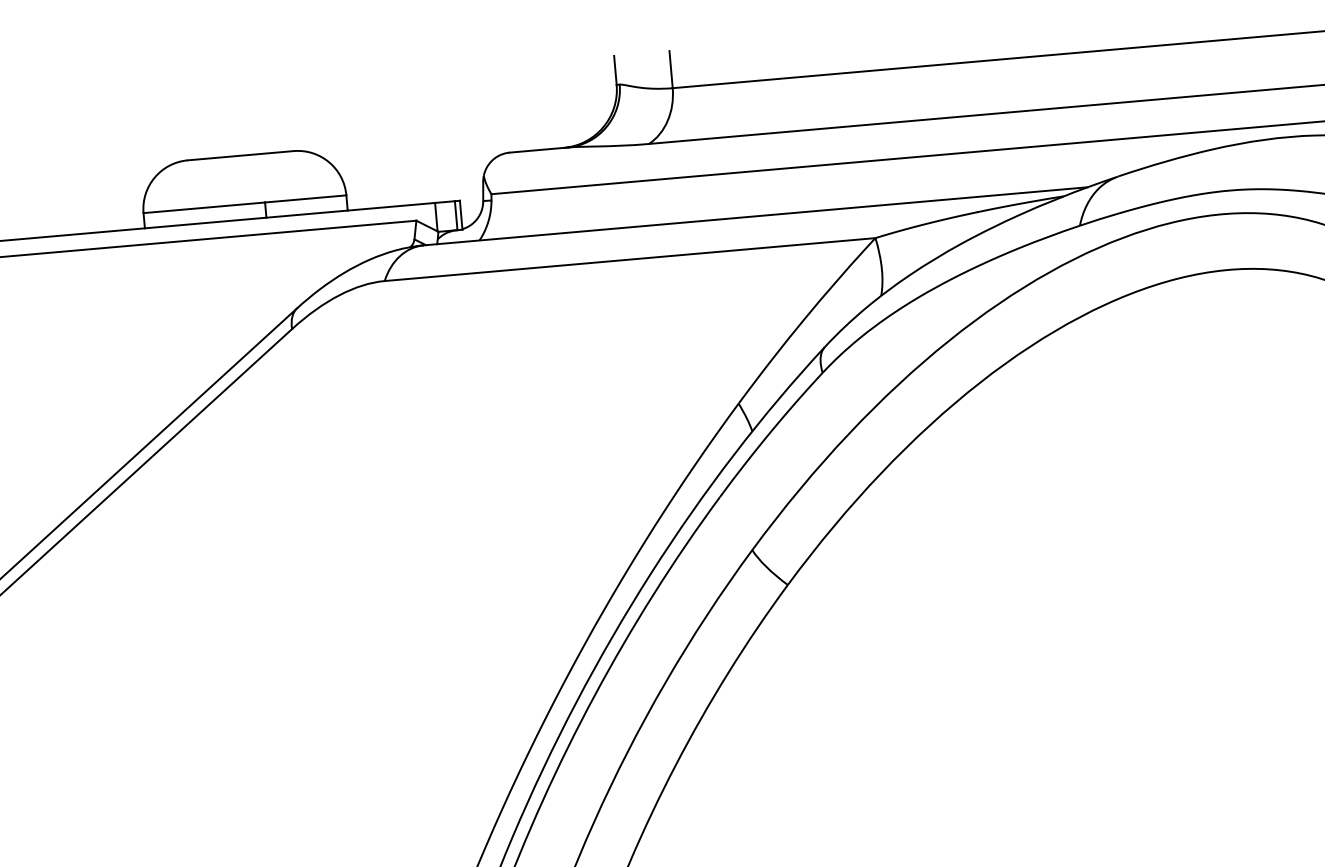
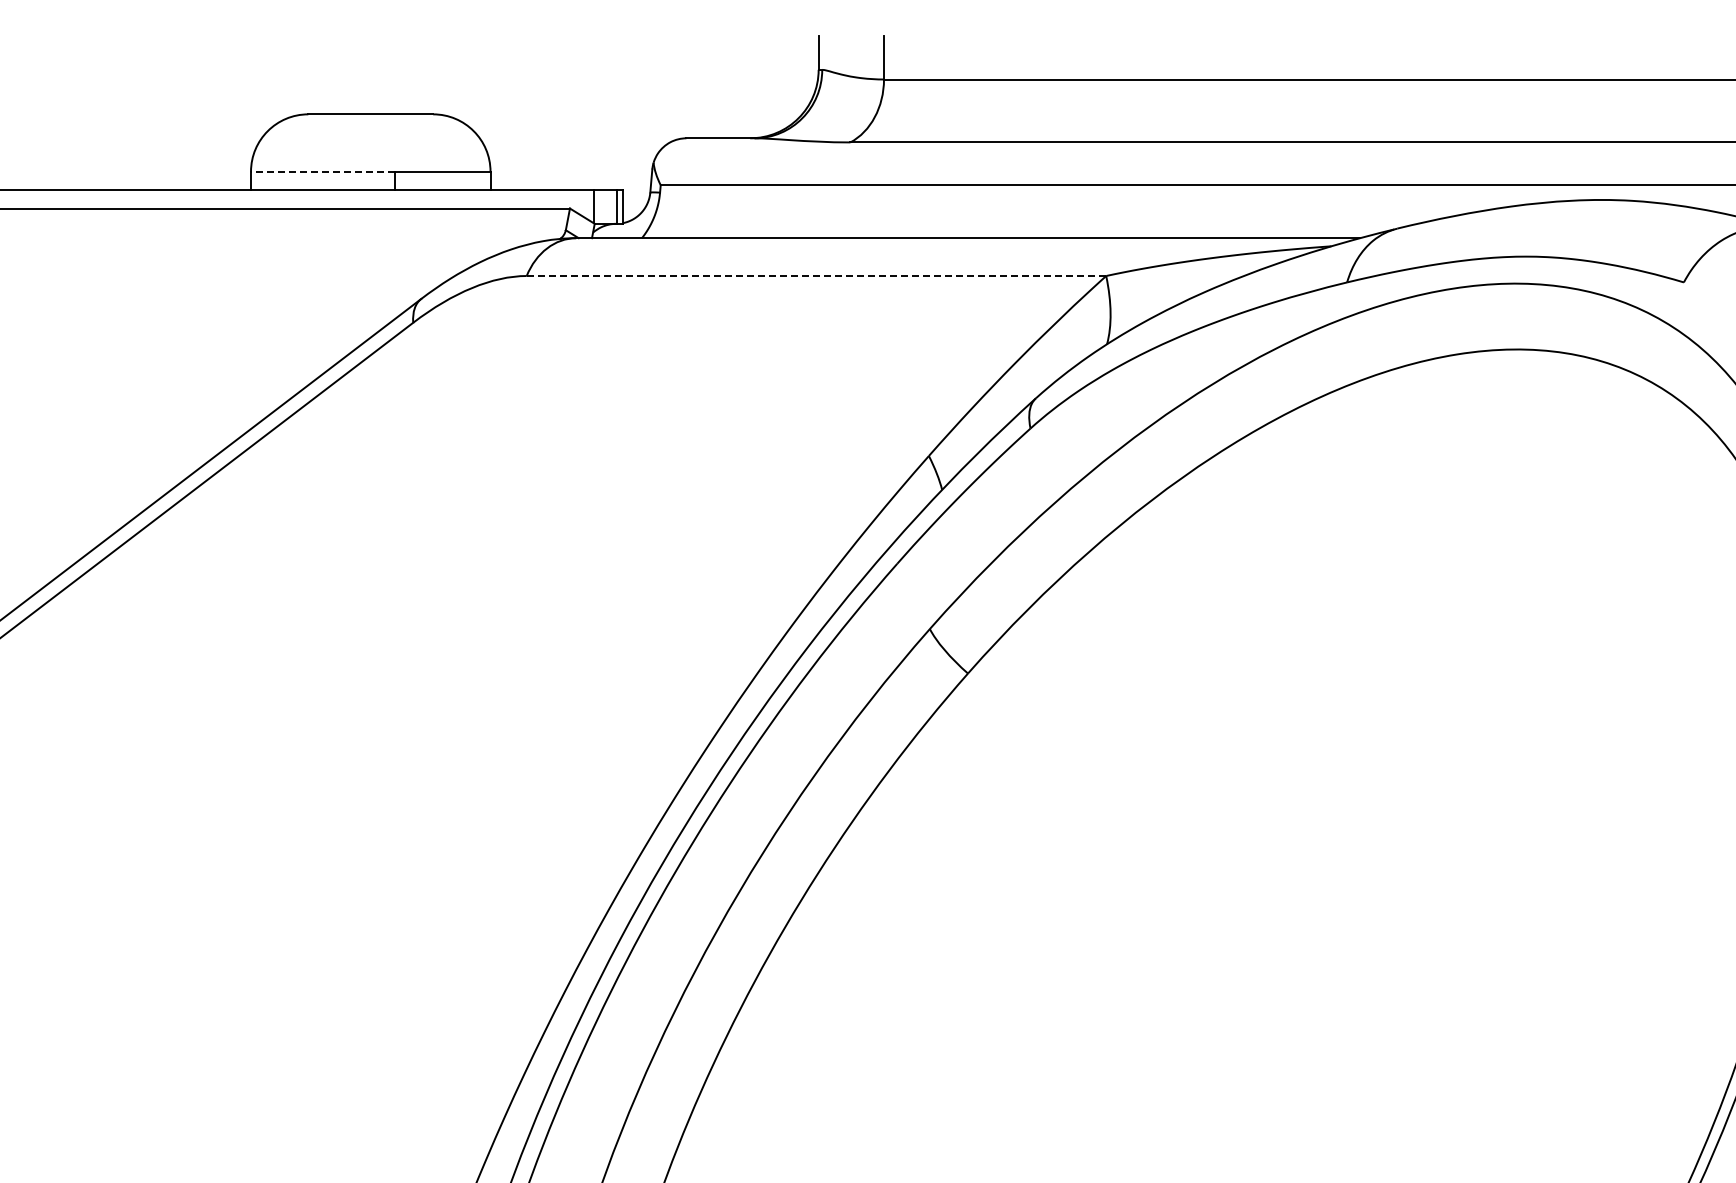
line: (204, 207) -> (322, 171), solid -> dashed
line: (630, 260) -> (816, 276), solid -> dashed

